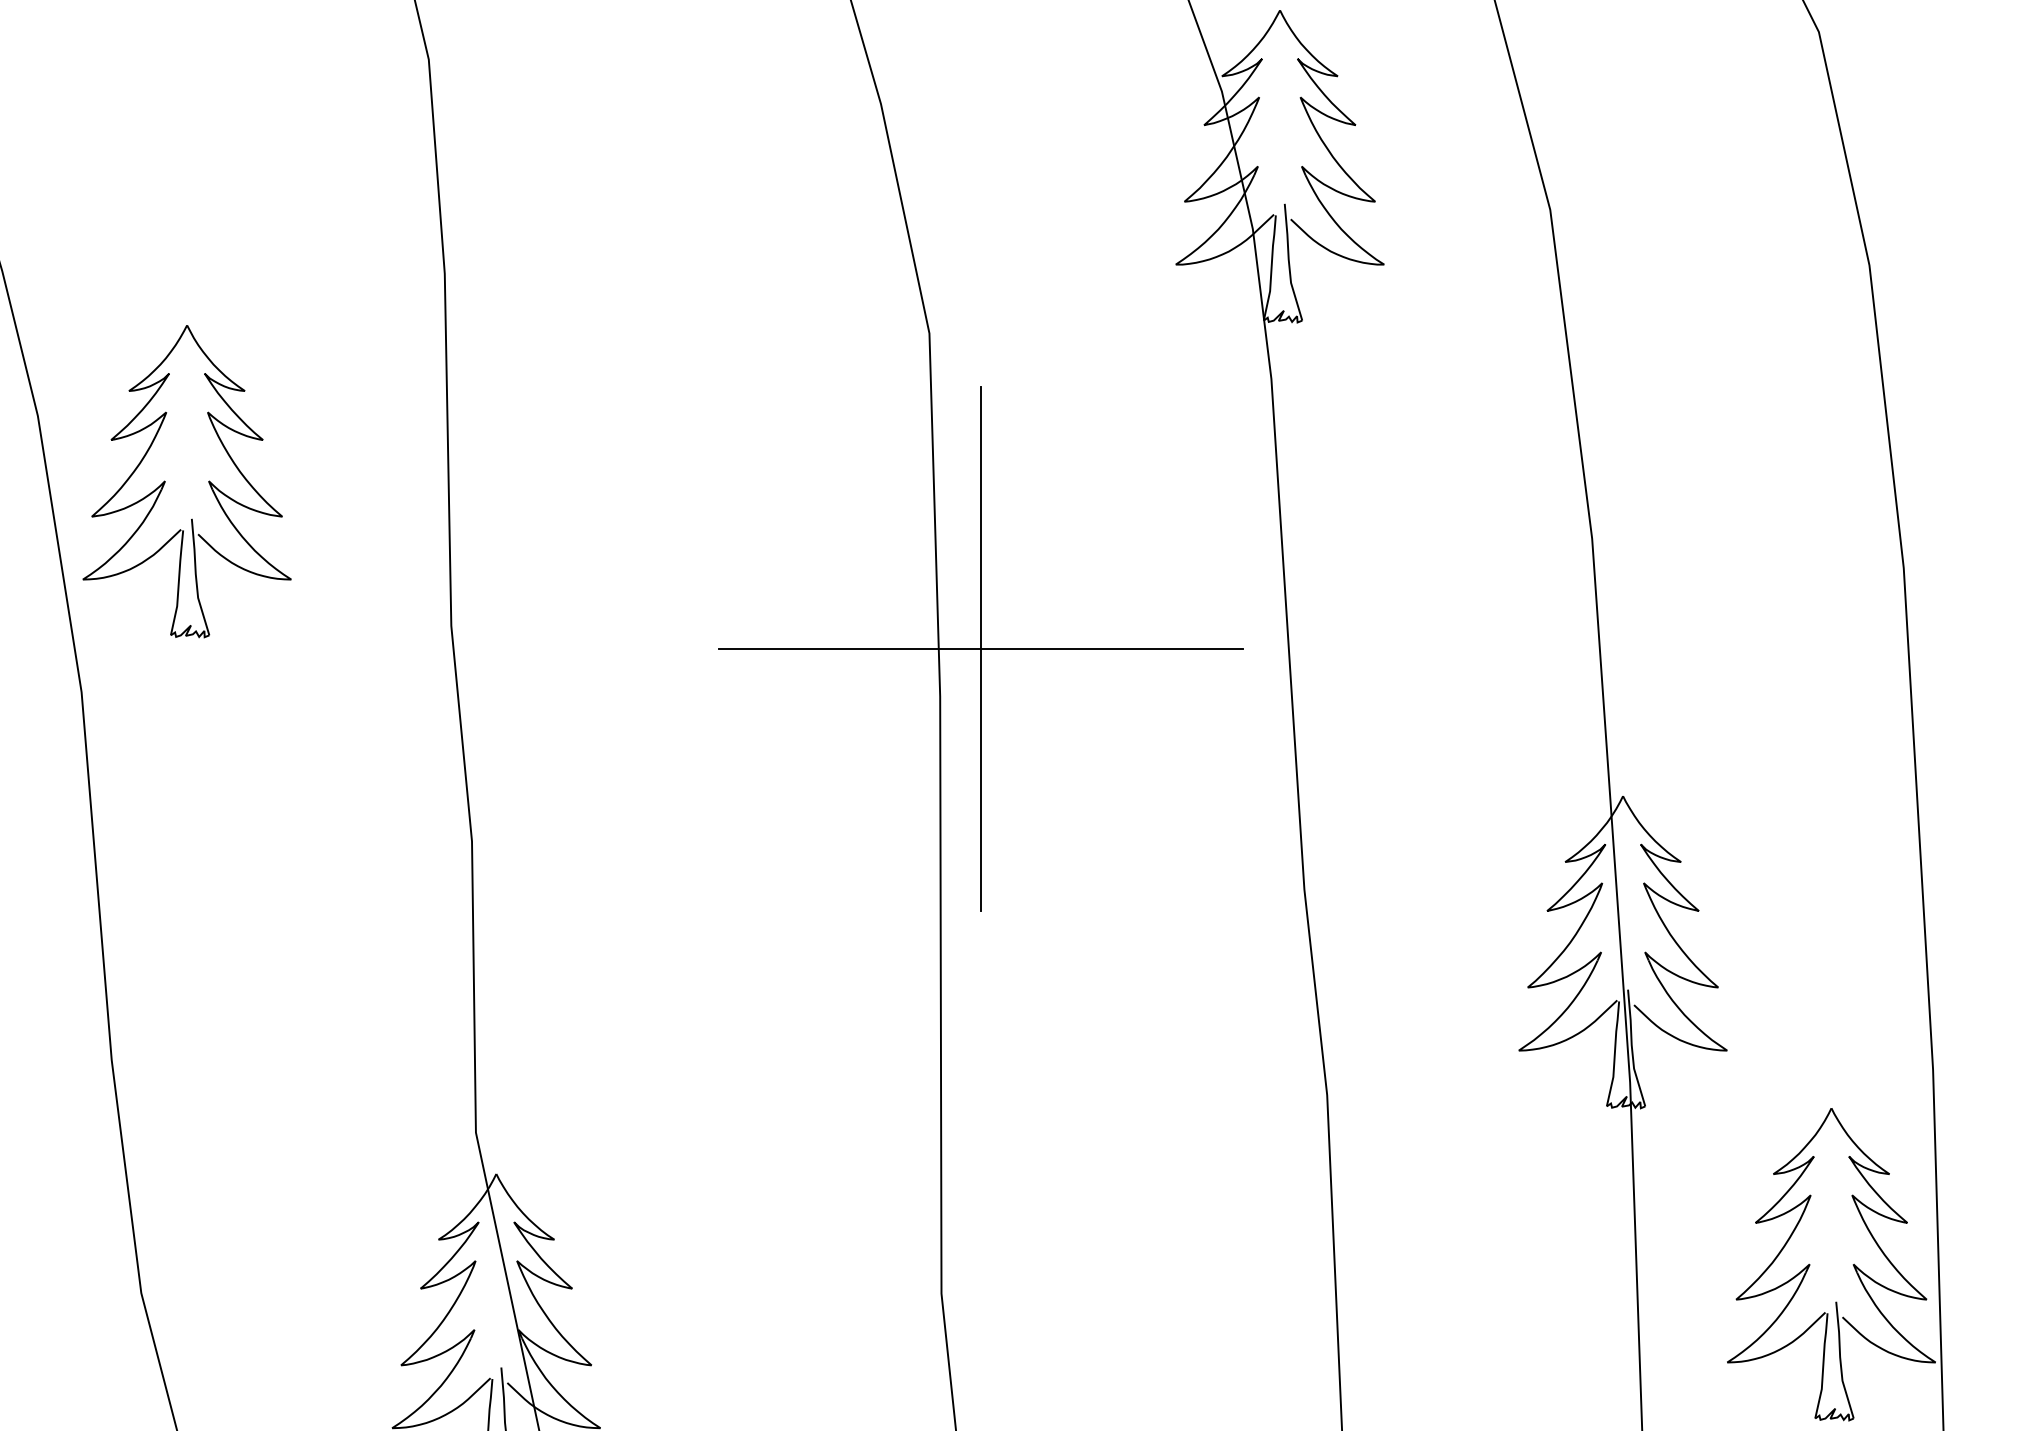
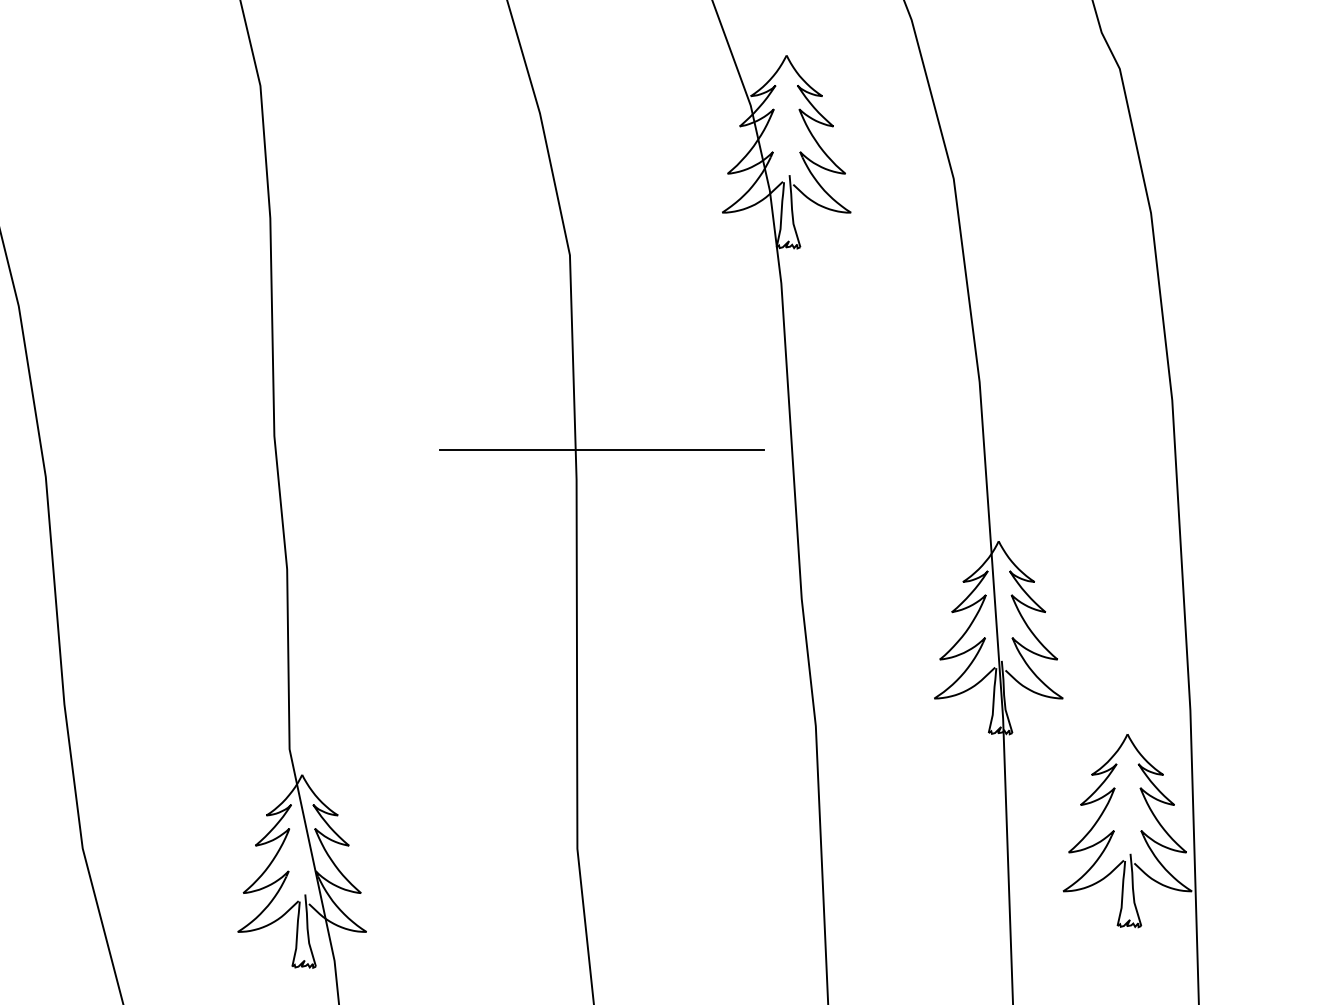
part: (166, 482) -> (98, 347), removed
line: (980, 649) -> (601, 450), removed

